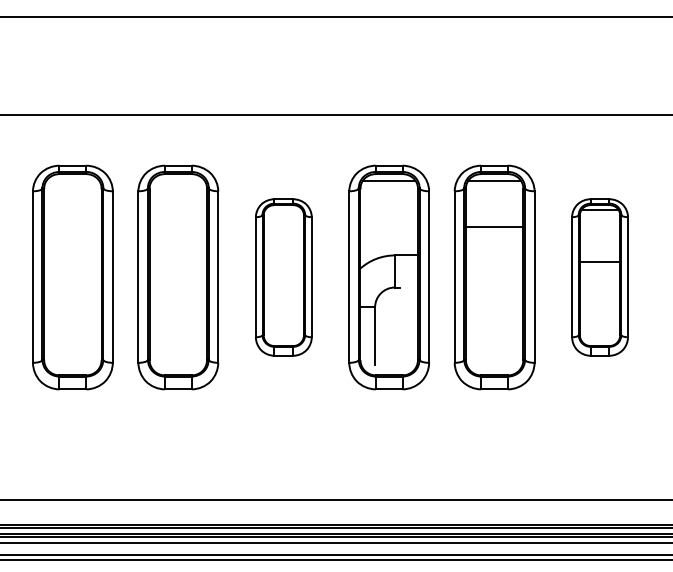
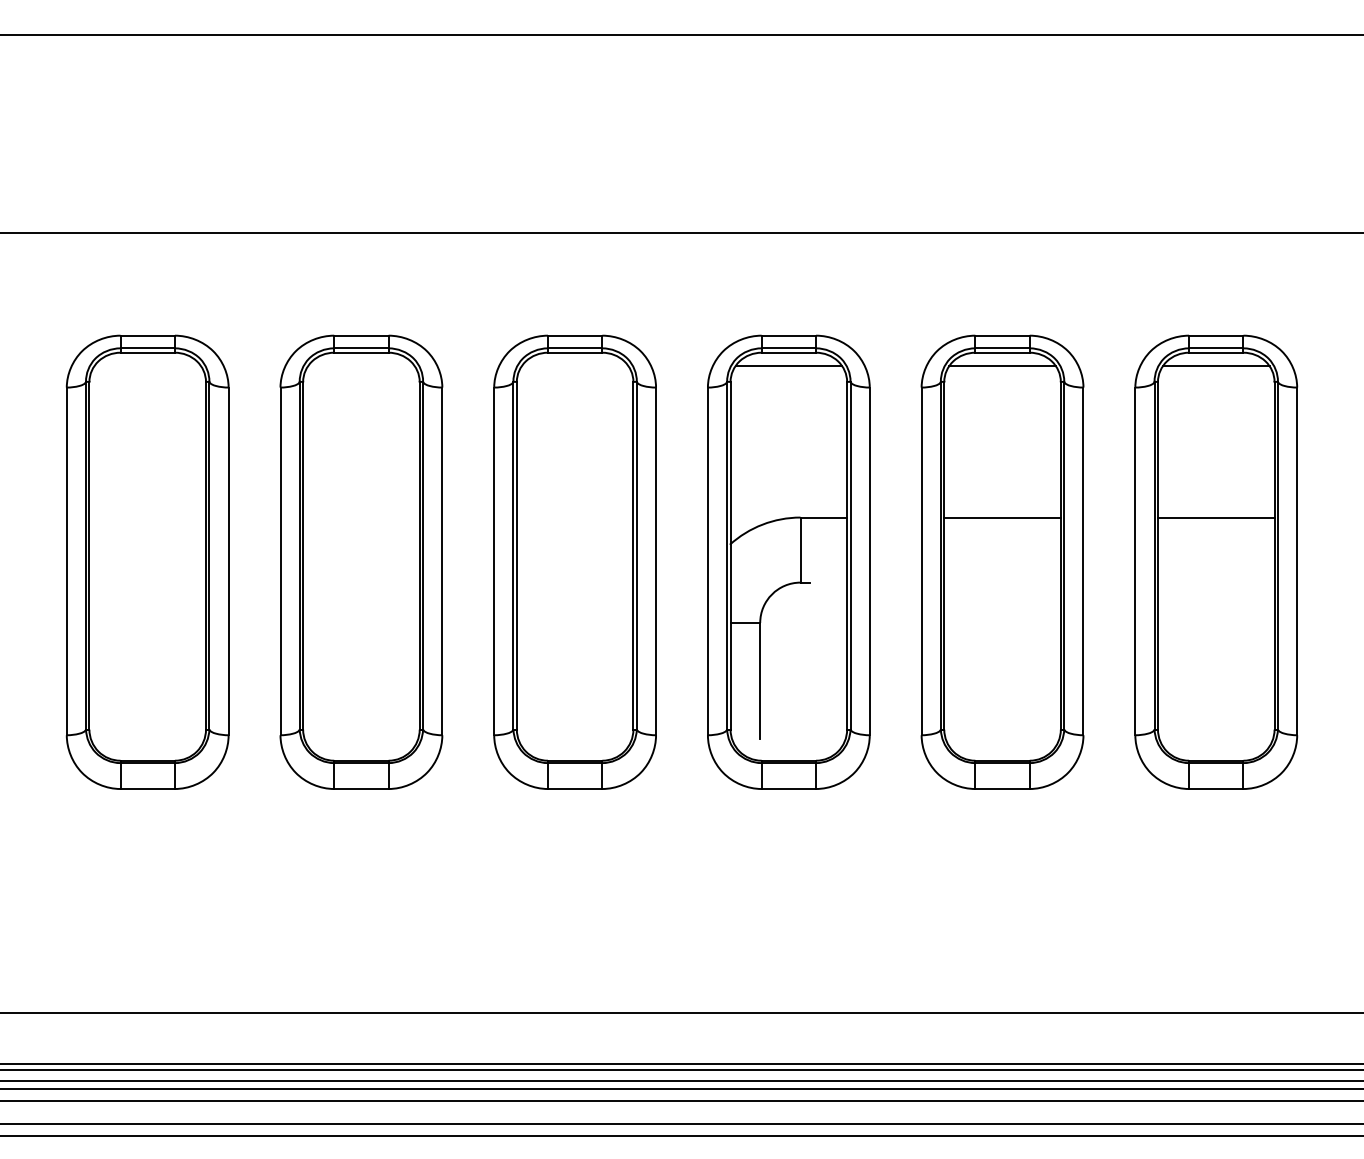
line: (494, 227) -> (1002, 517), moved
part: (283, 277) -> (574, 562), size x1.43
part: (599, 277) -> (1215, 562), size x1.43

